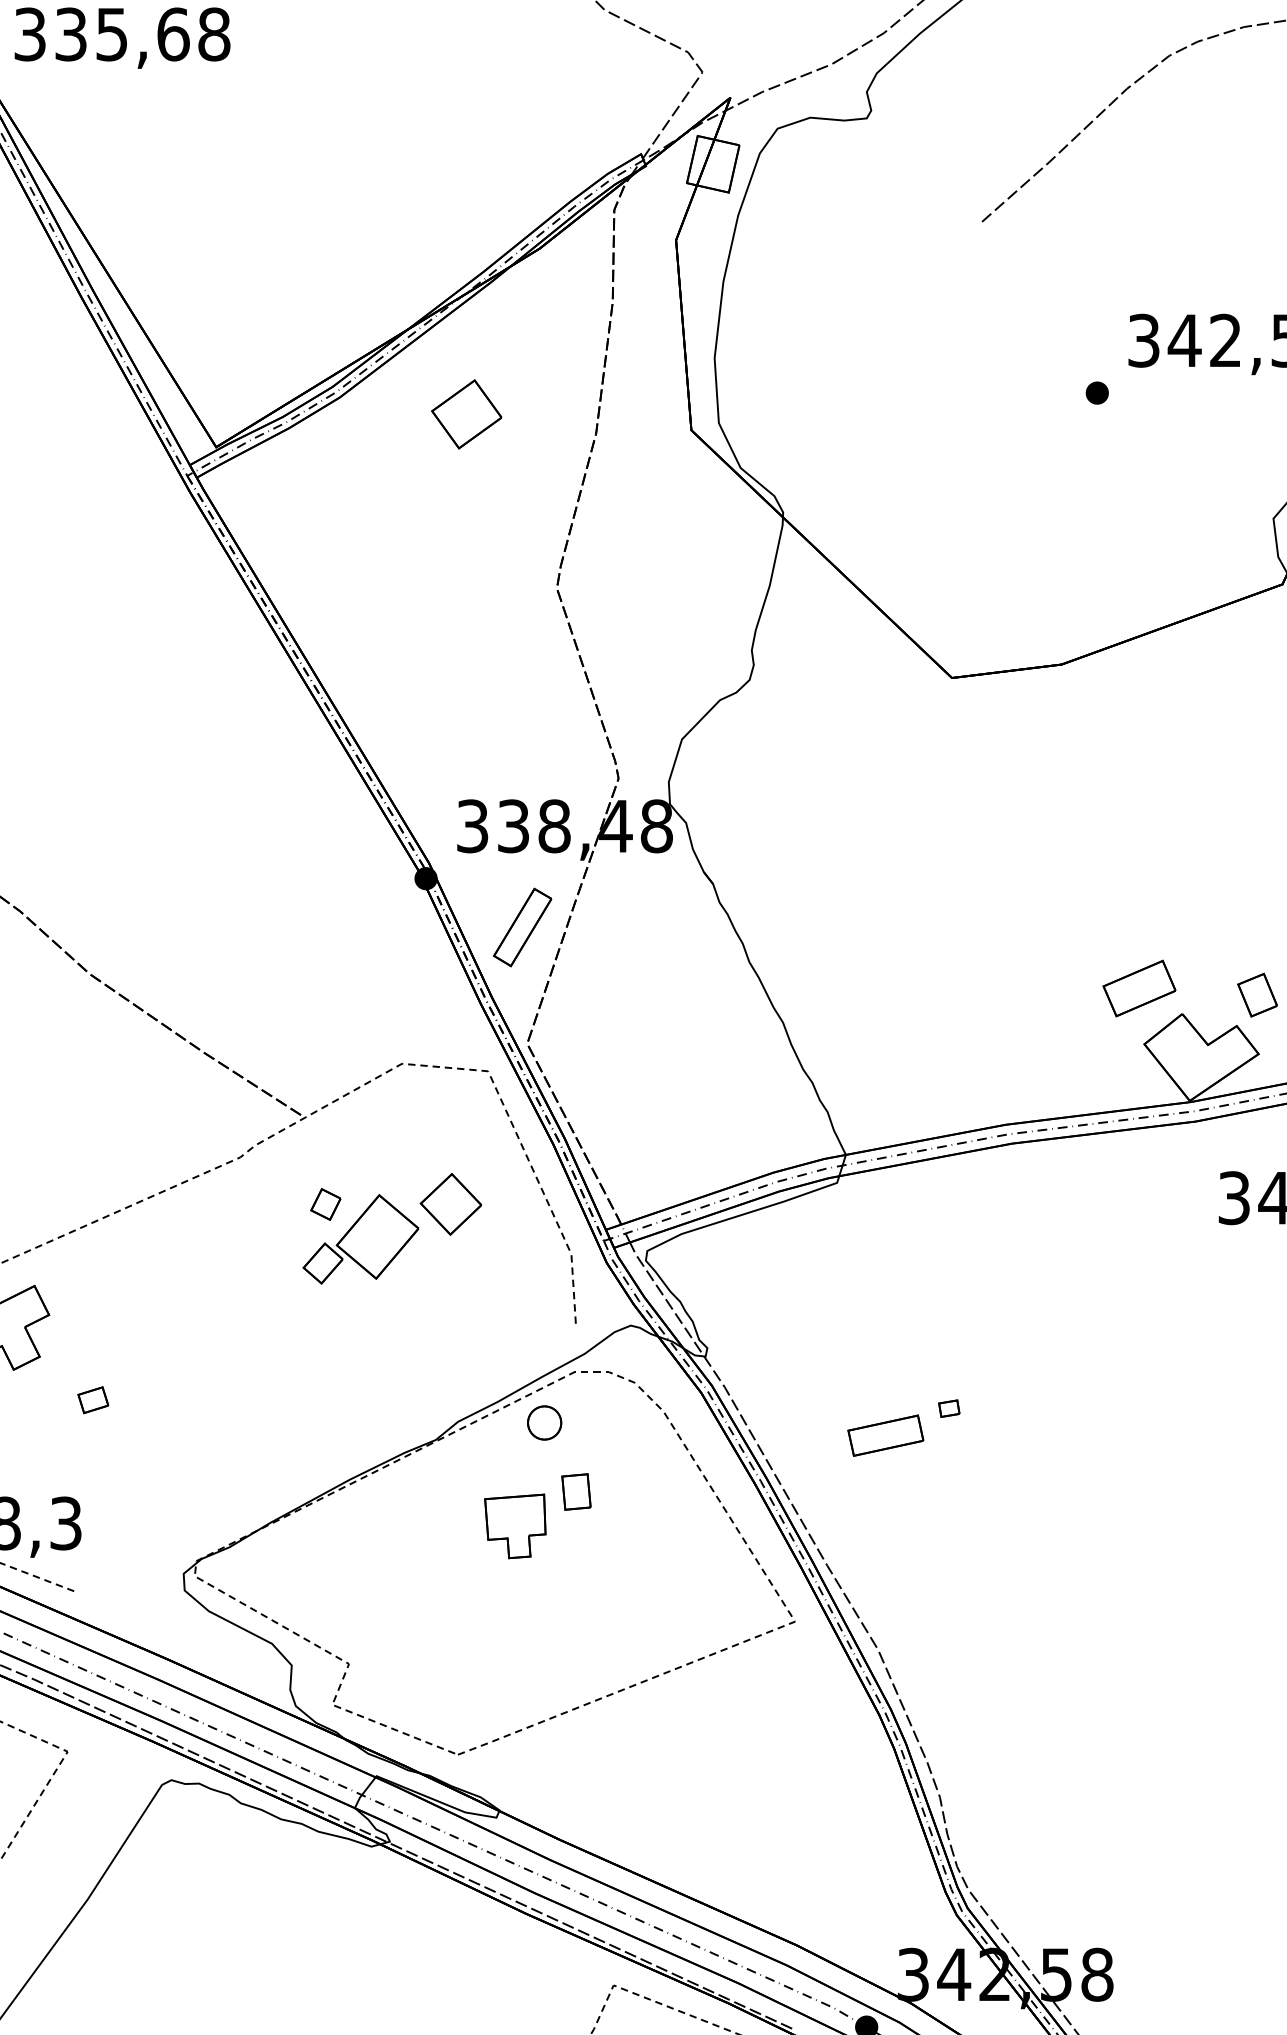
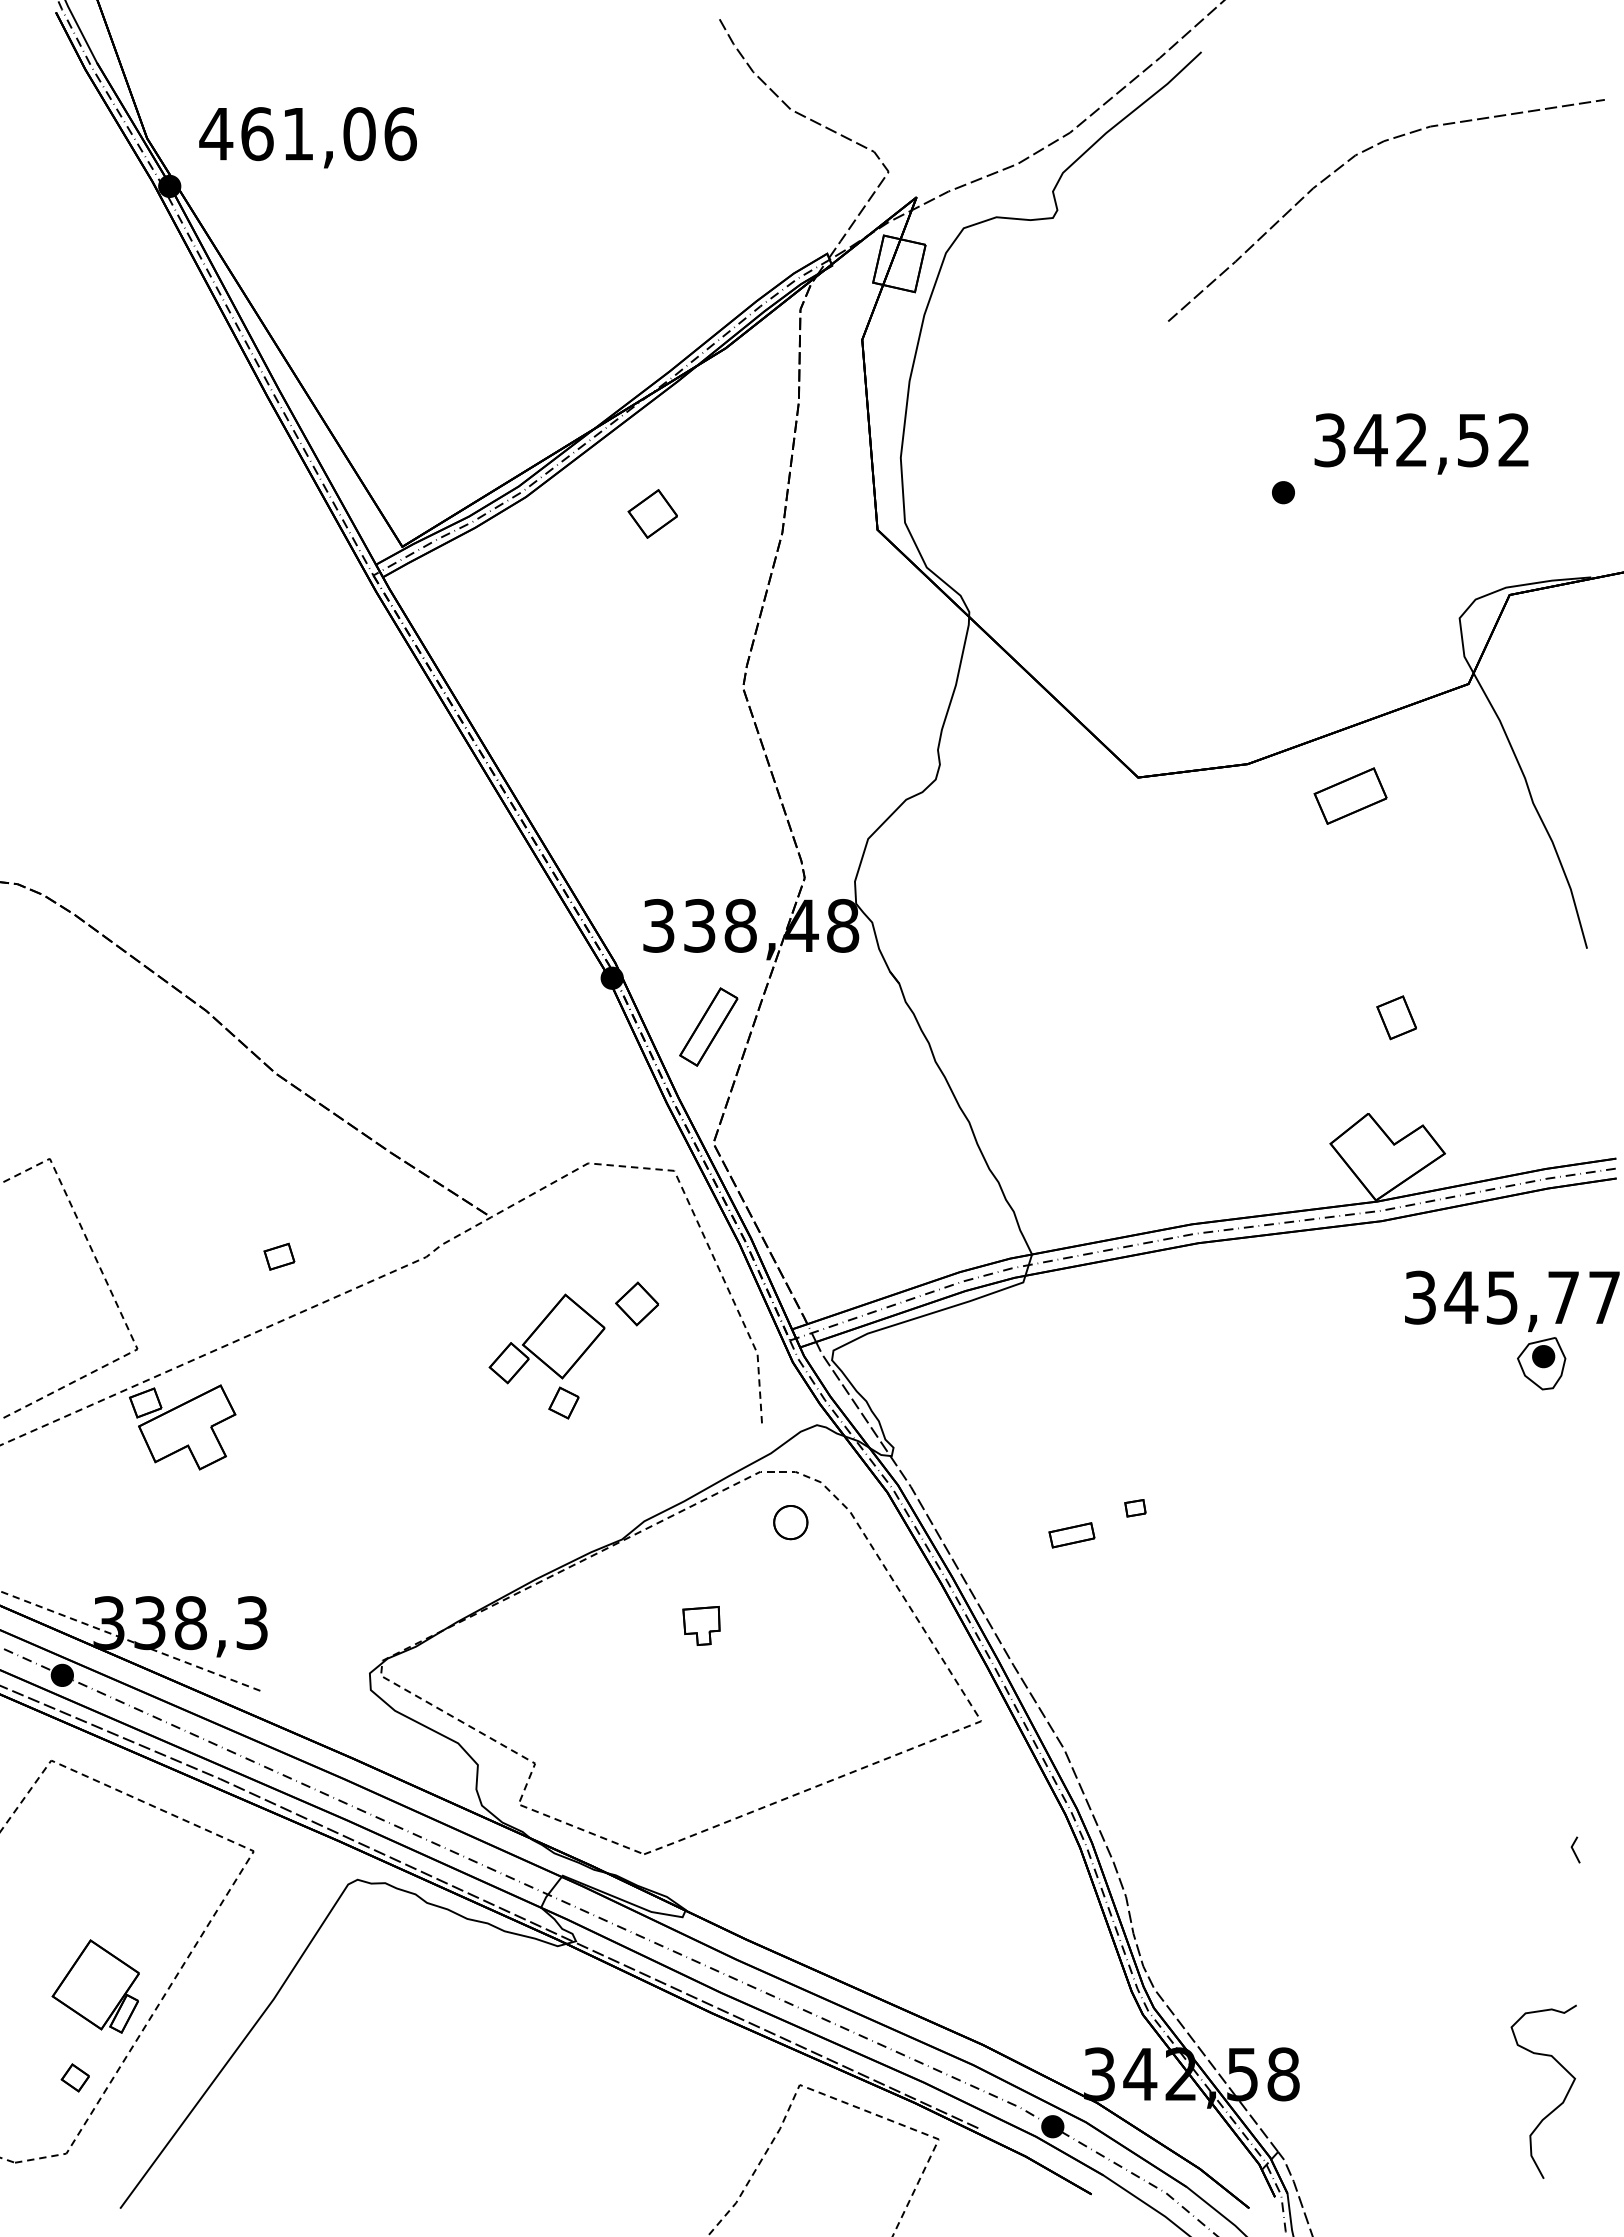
text: (121, 34) -> (307, 134), 335,68 -> 461,06
part: (466, 413) -> (652, 513), size x0.7
part: (1139, 987) -> (1350, 795), moved
part: (1257, 994) -> (1396, 1017), moved
part: (325, 1203) -> (563, 1402), moved
part: (451, 1203) -> (637, 1303), size x0.7
part: (93, 1399) -> (279, 1256), moved
part: (544, 1422) -> (790, 1522), moved
part: (885, 1435) -> (1071, 1535), size x0.6
part: (576, 1491) -> (762, 1591), removed
part: (515, 1525) -> (701, 1625), size x0.6

